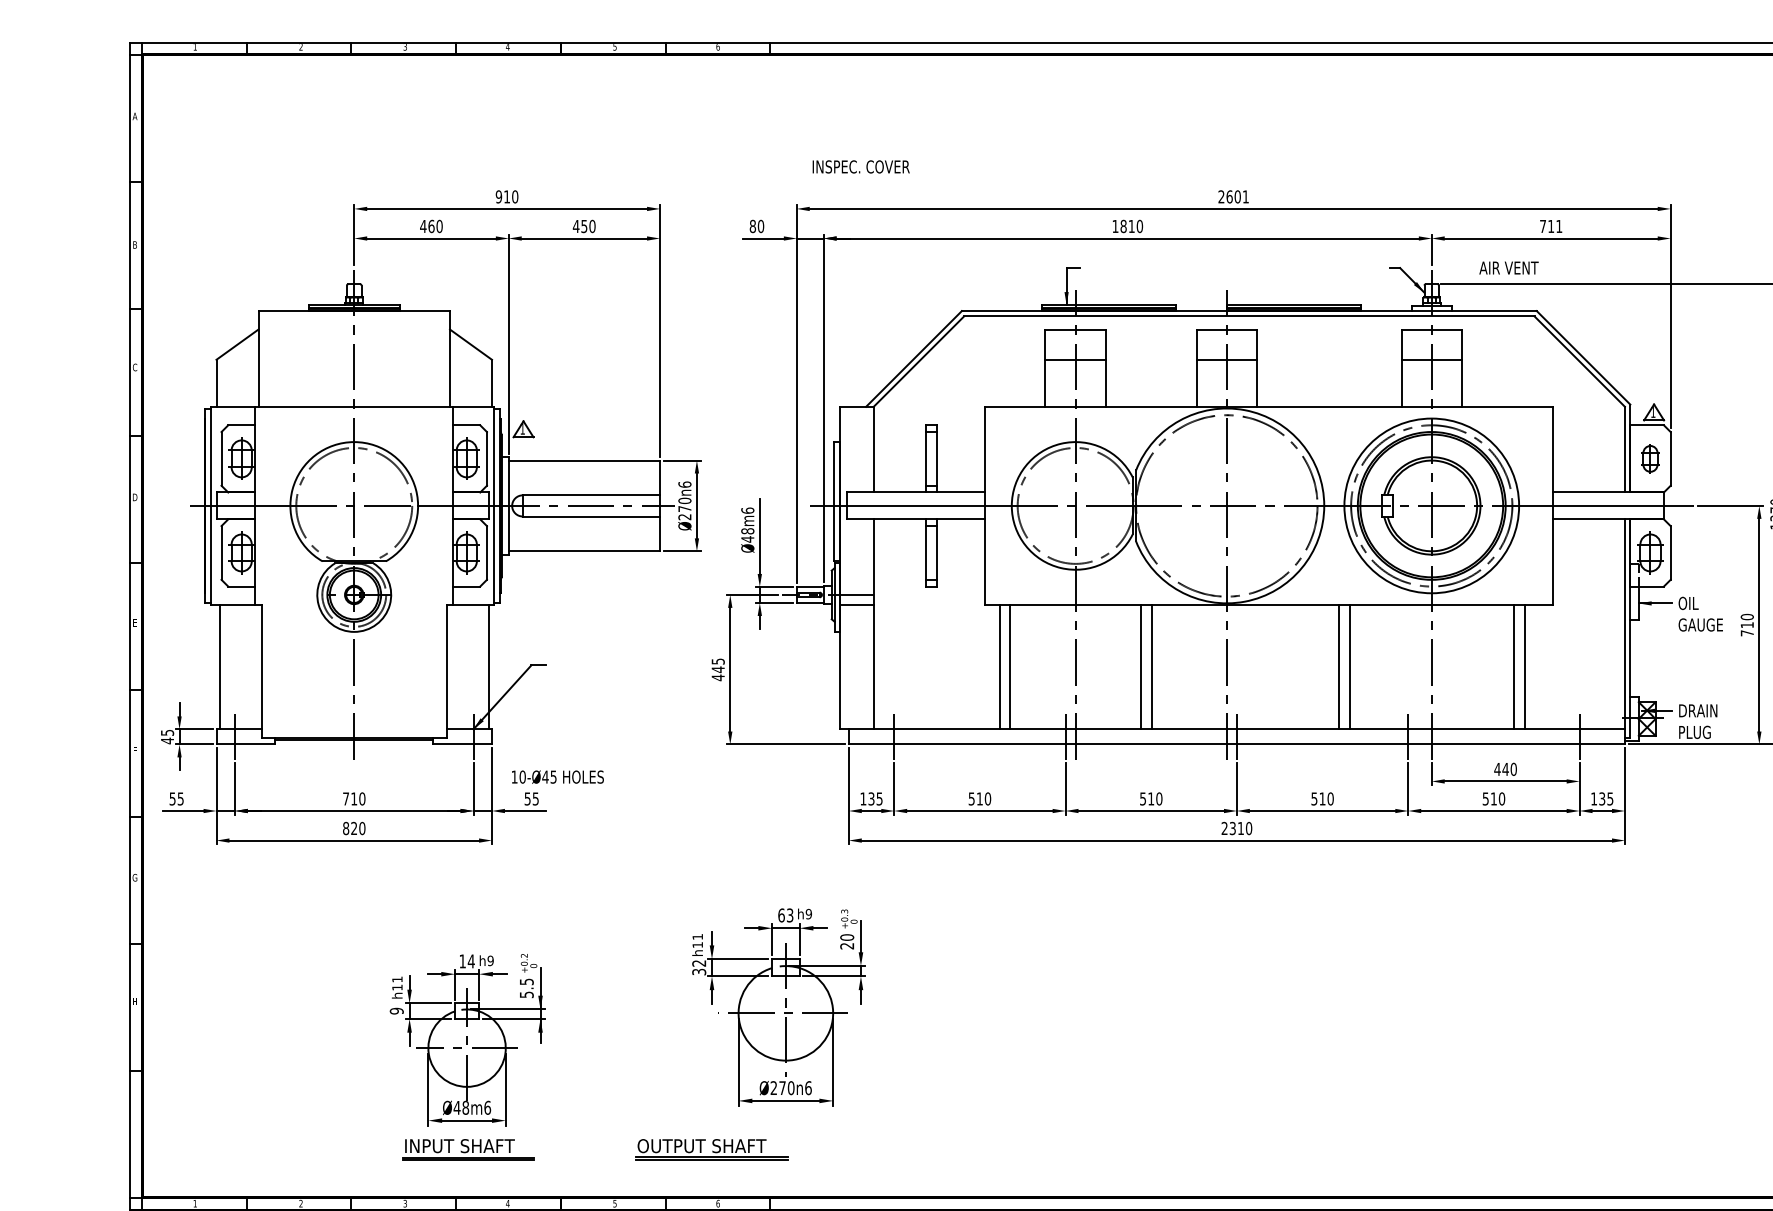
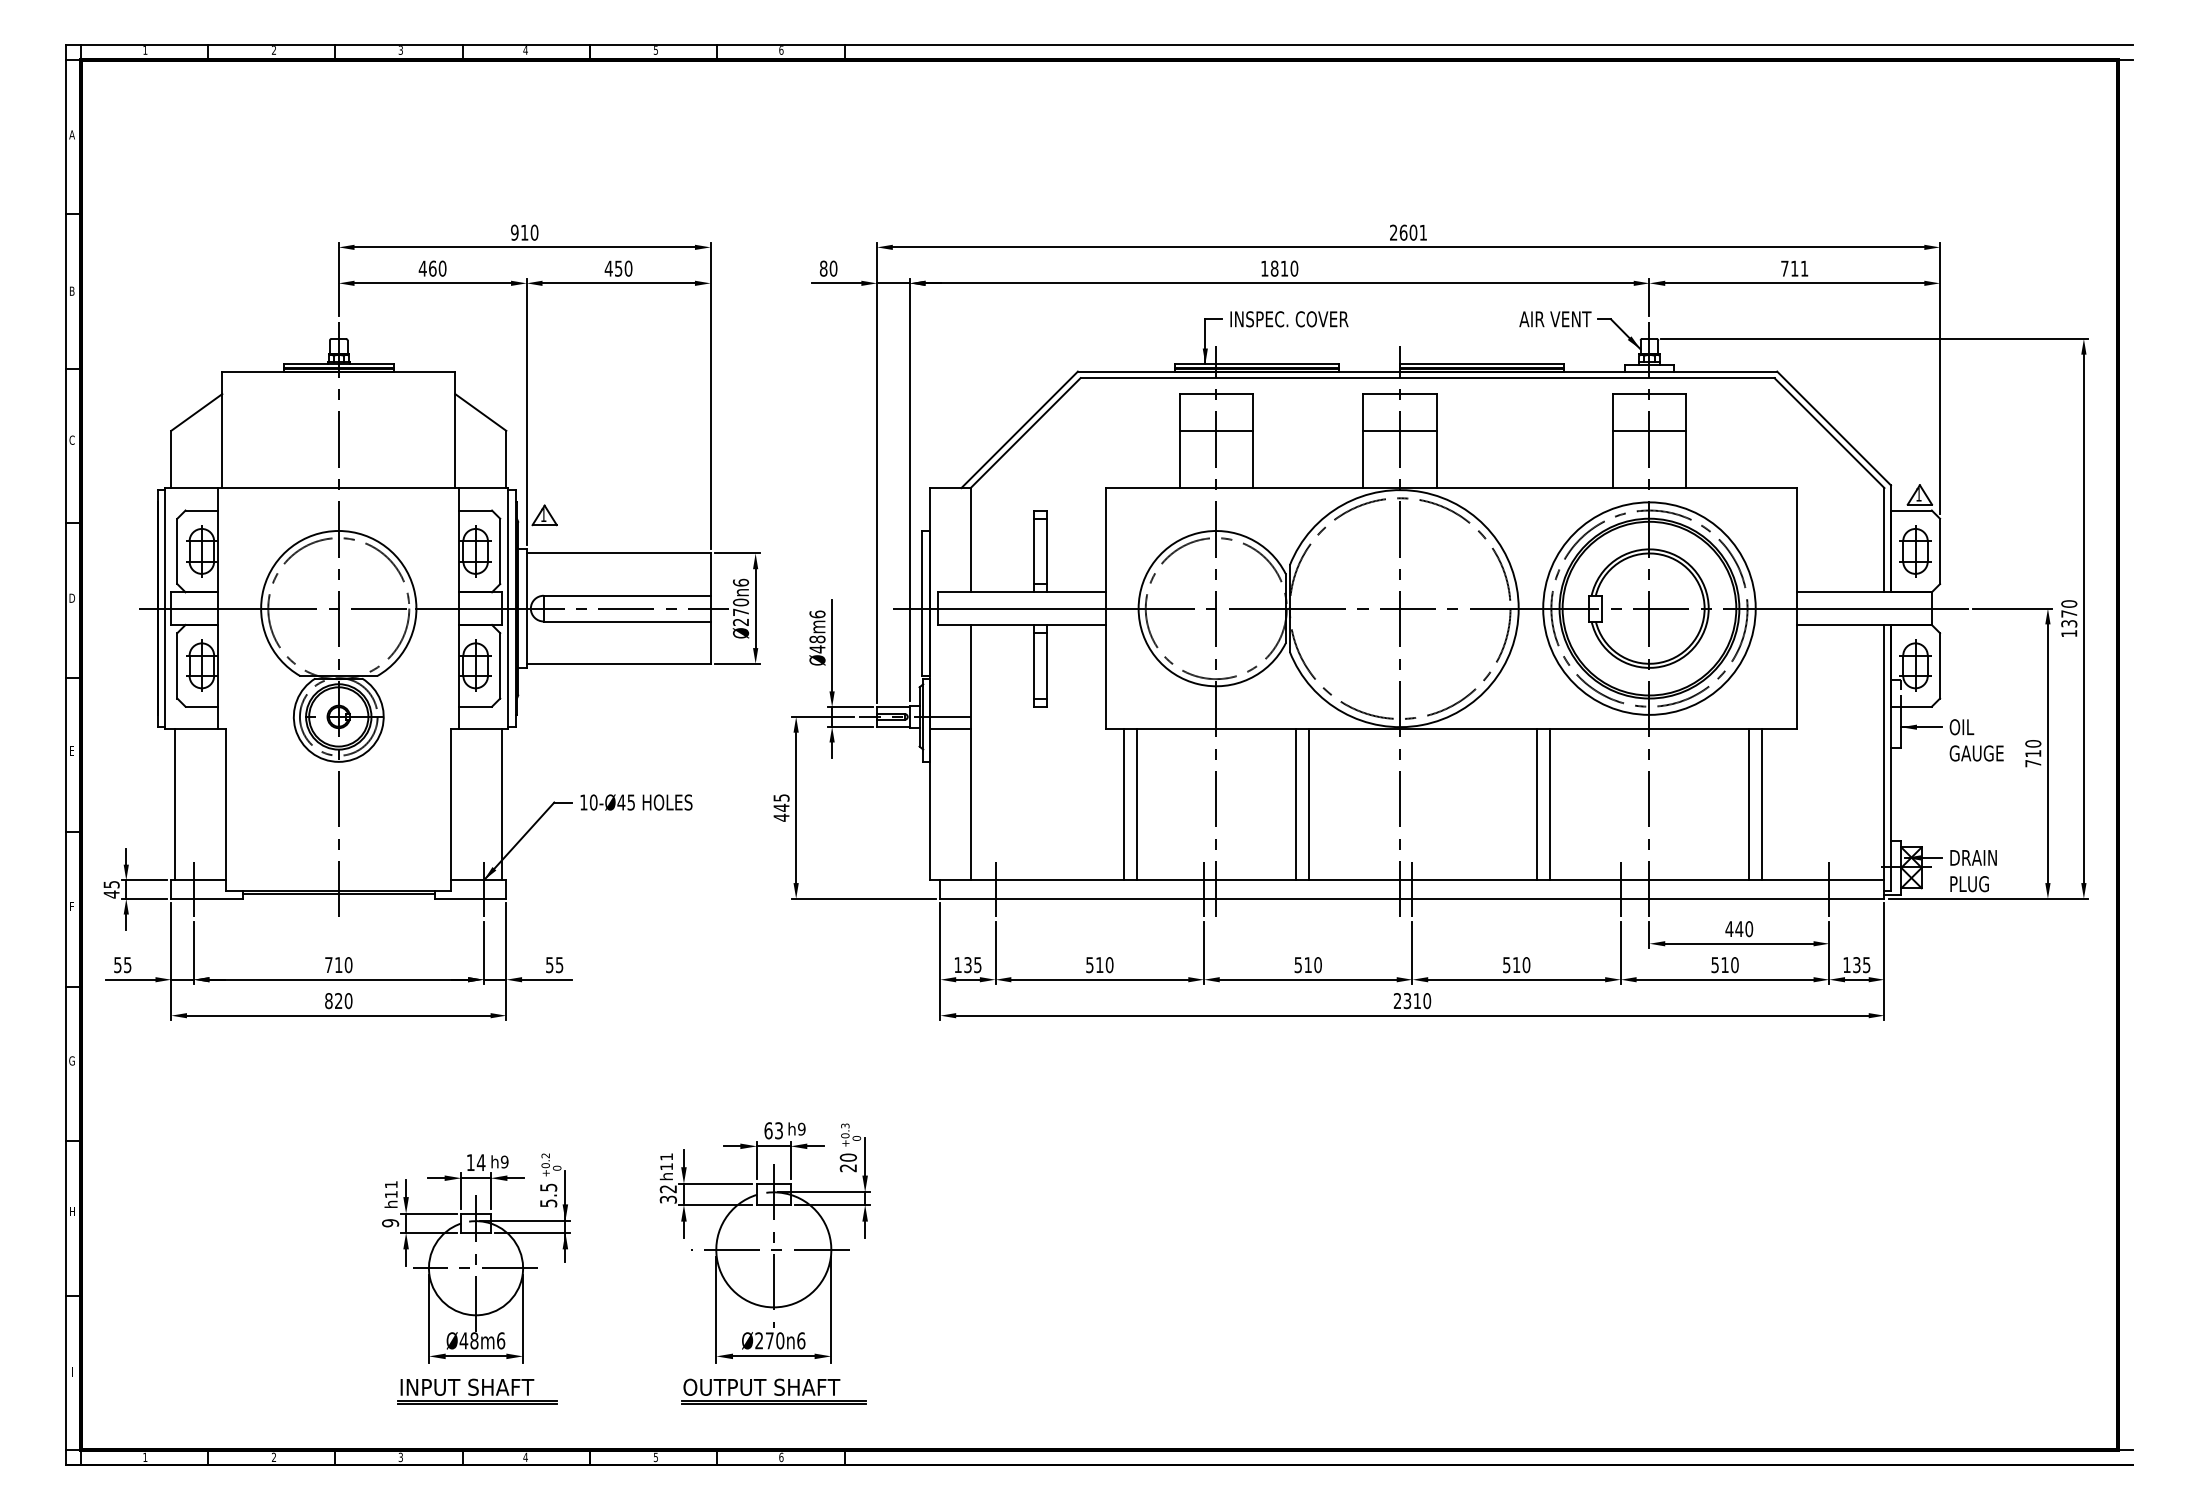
text: (861, 167) -> (1289, 319), moved
text: (1509, 268) -> (1555, 319), moved
part: (1650, 458) -> (1915, 551), size x1.43
text: (557, 777) -> (636, 802), moved
part: (778, 1007) -> (764, 1242), moved

